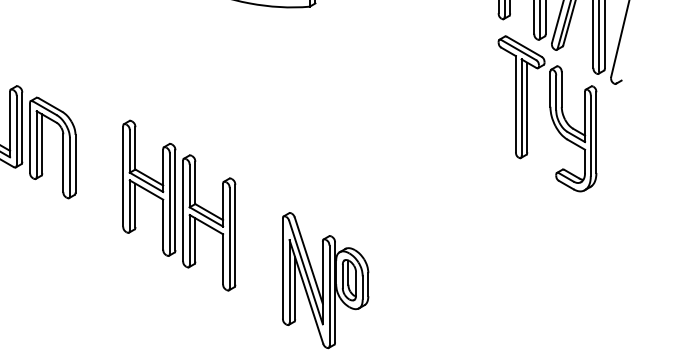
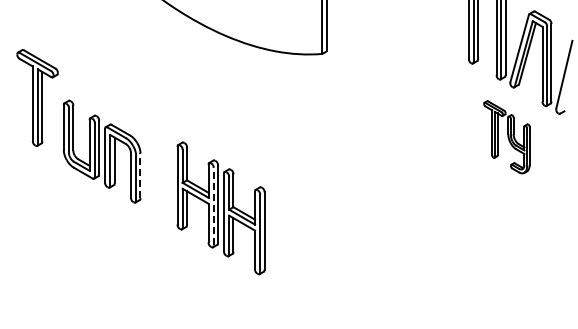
part: (546, 114) -> (506, 137), size x0.6
line: (75, 163) -> (140, 175), solid -> dashed
line: (169, 203) -> (213, 206), solid -> dashed
part: (325, 280) -> (334, 266), removed

